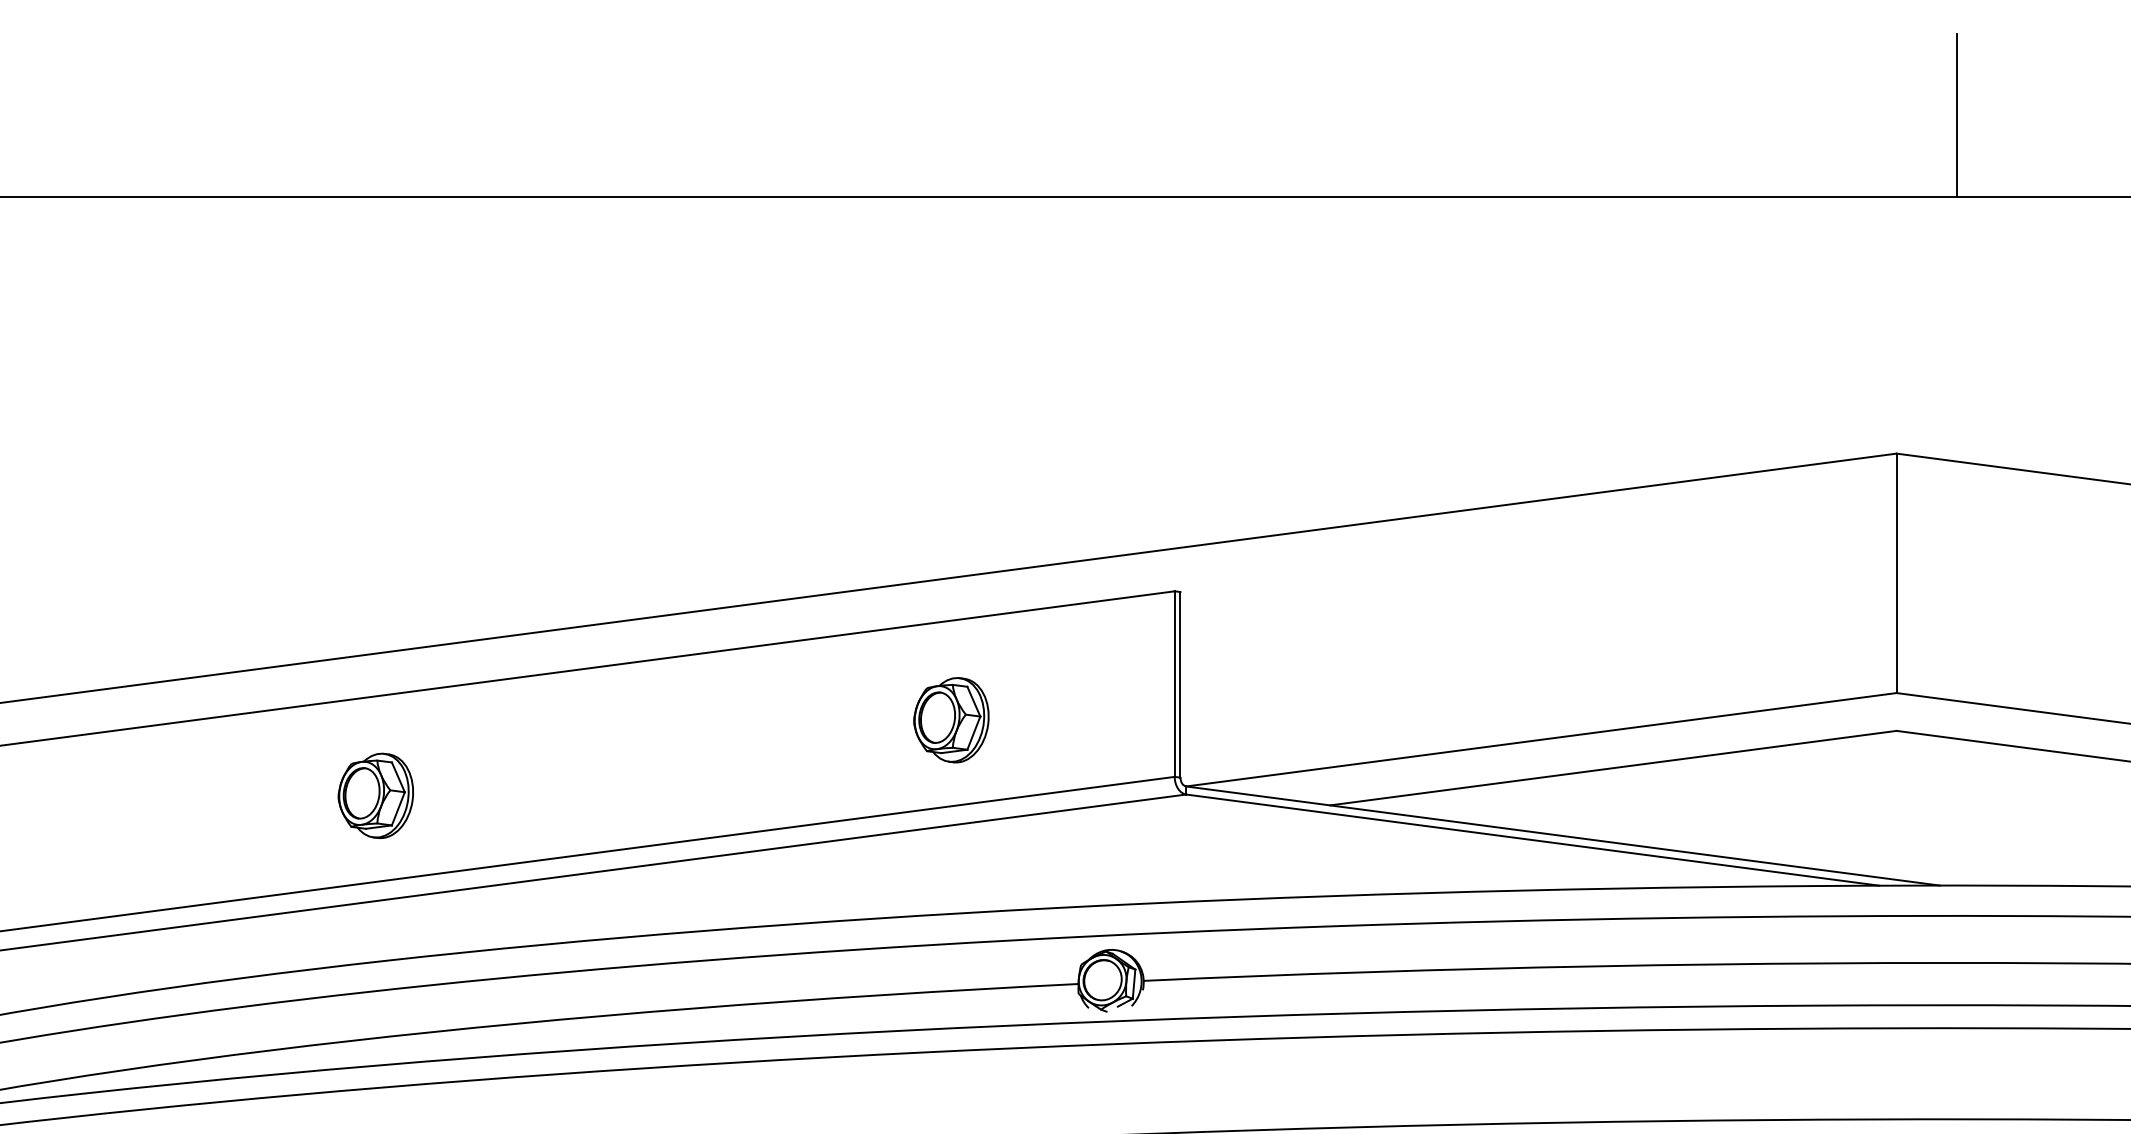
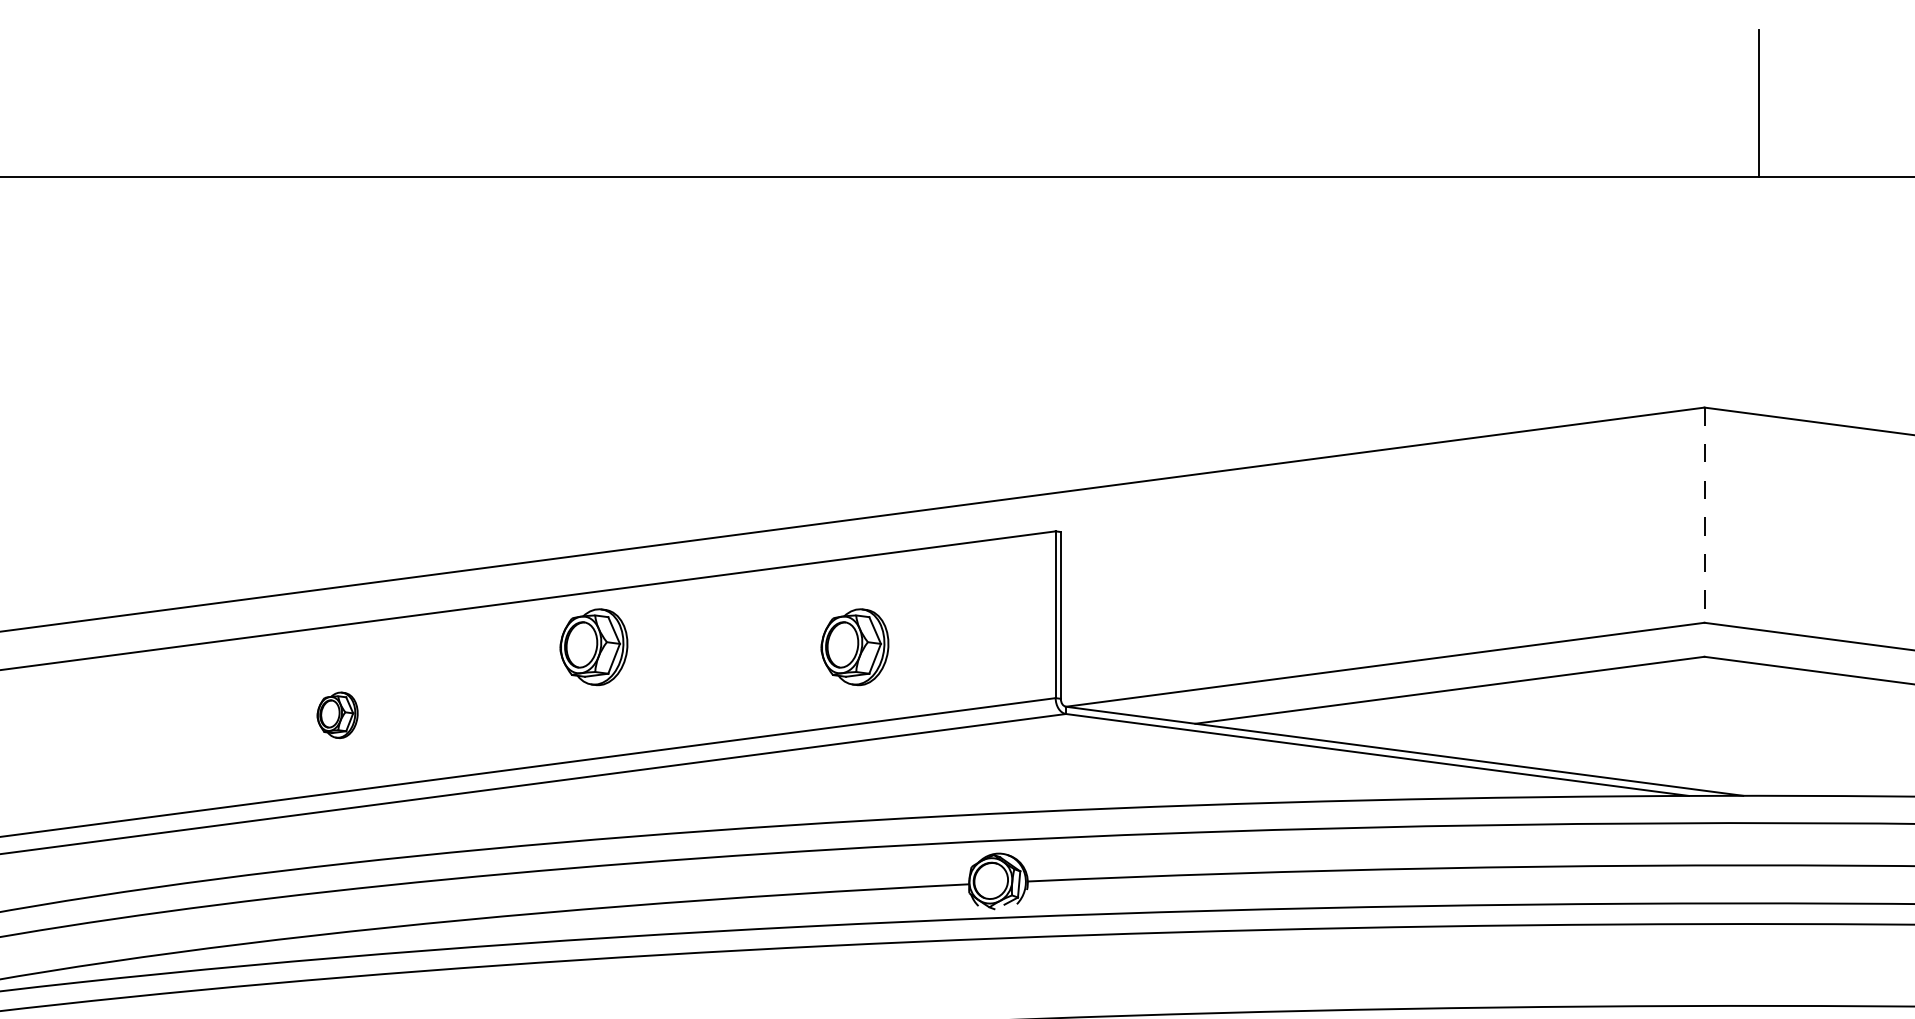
line: (1896, 573) -> (1704, 515), solid -> dashed
part: (660, 720) -> (593, 647), added
part: (375, 796) -> (337, 715), size x0.6

